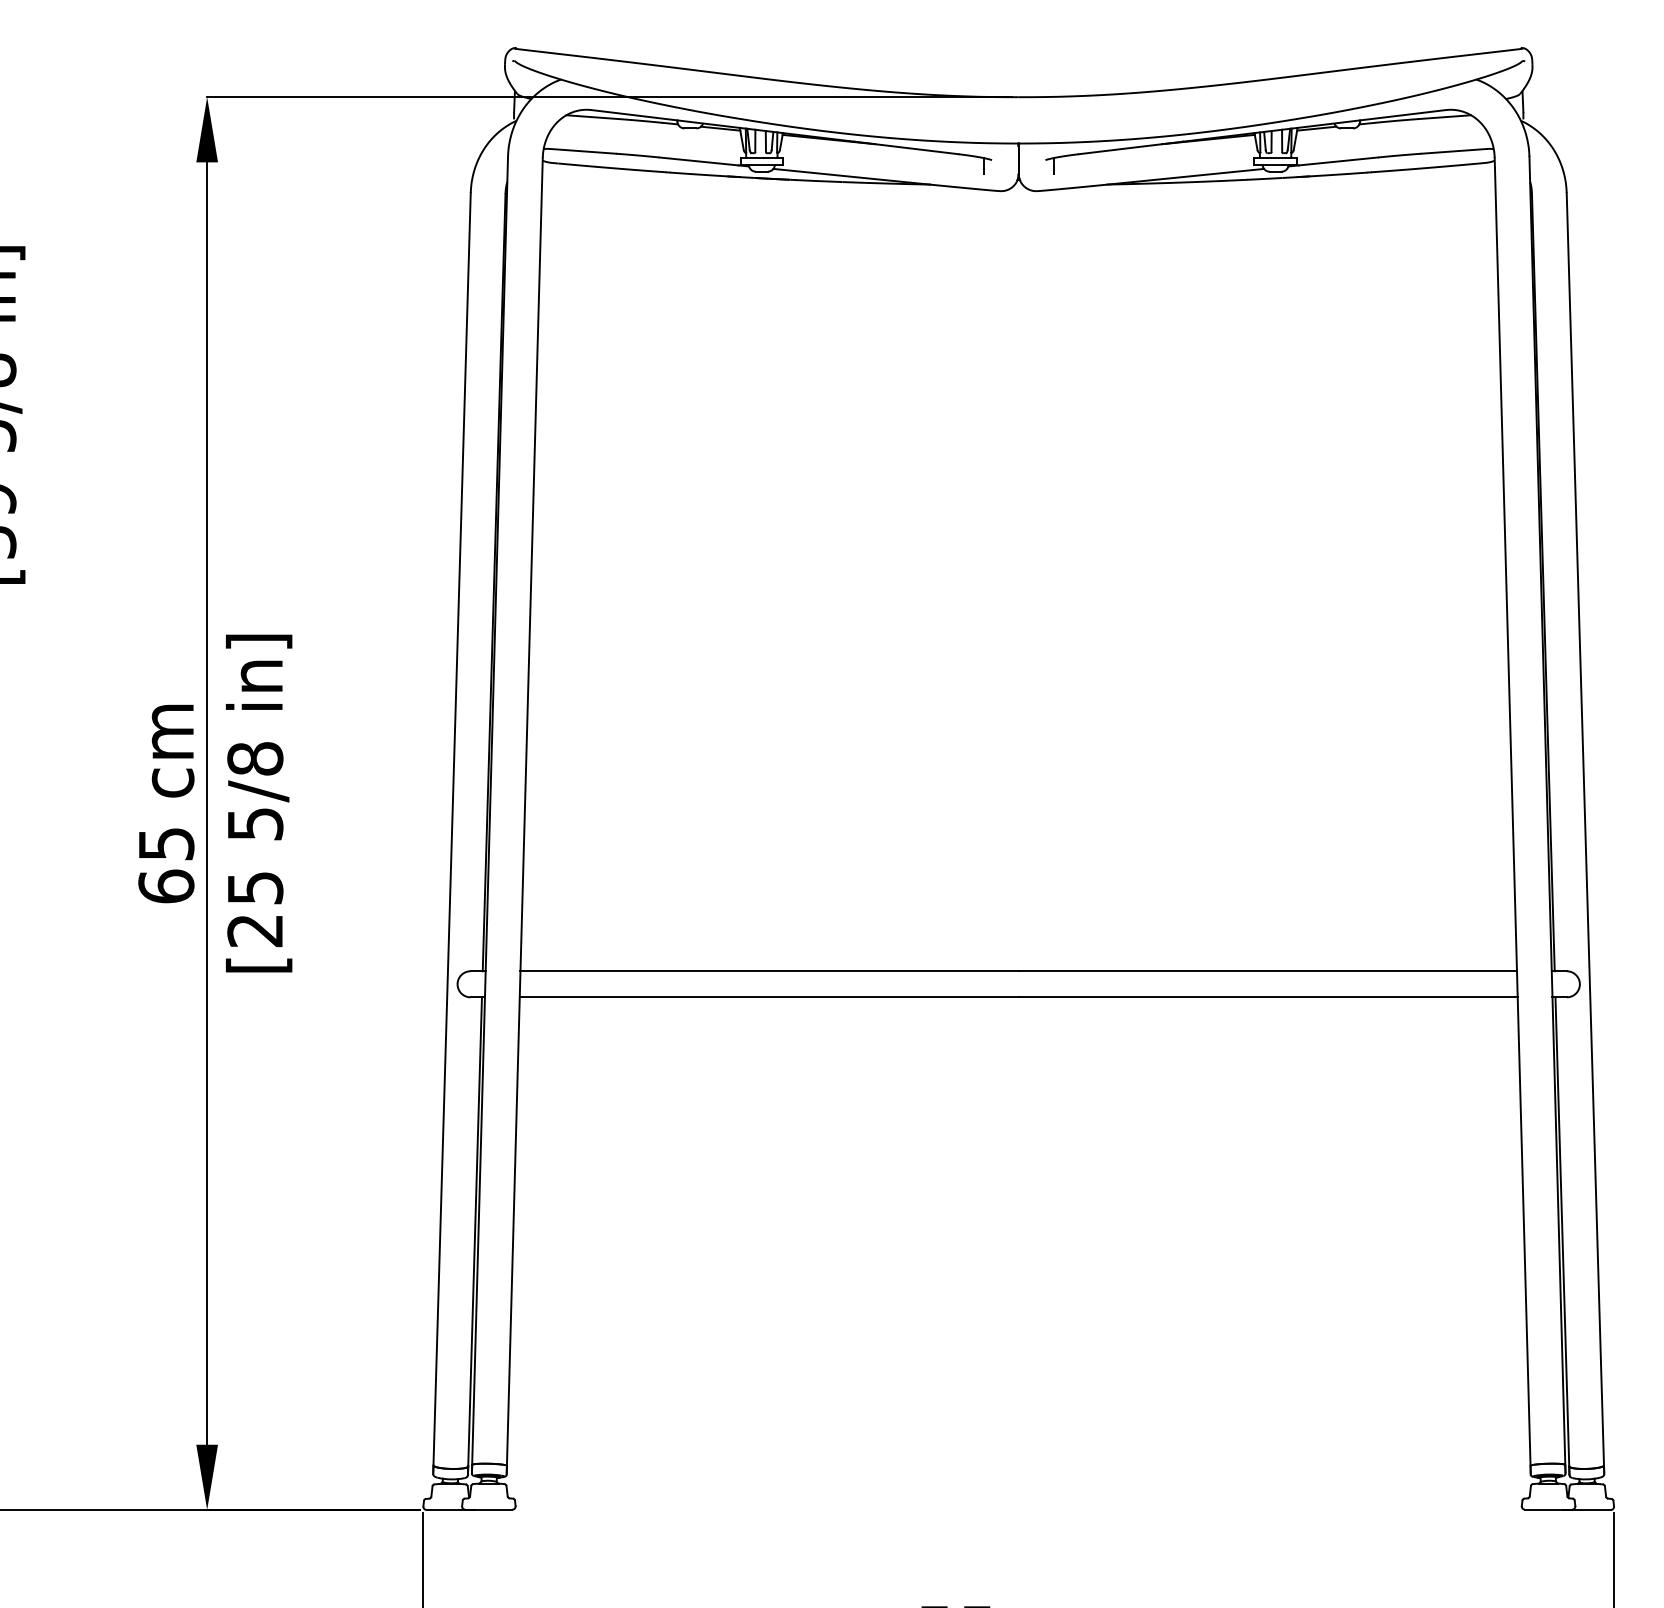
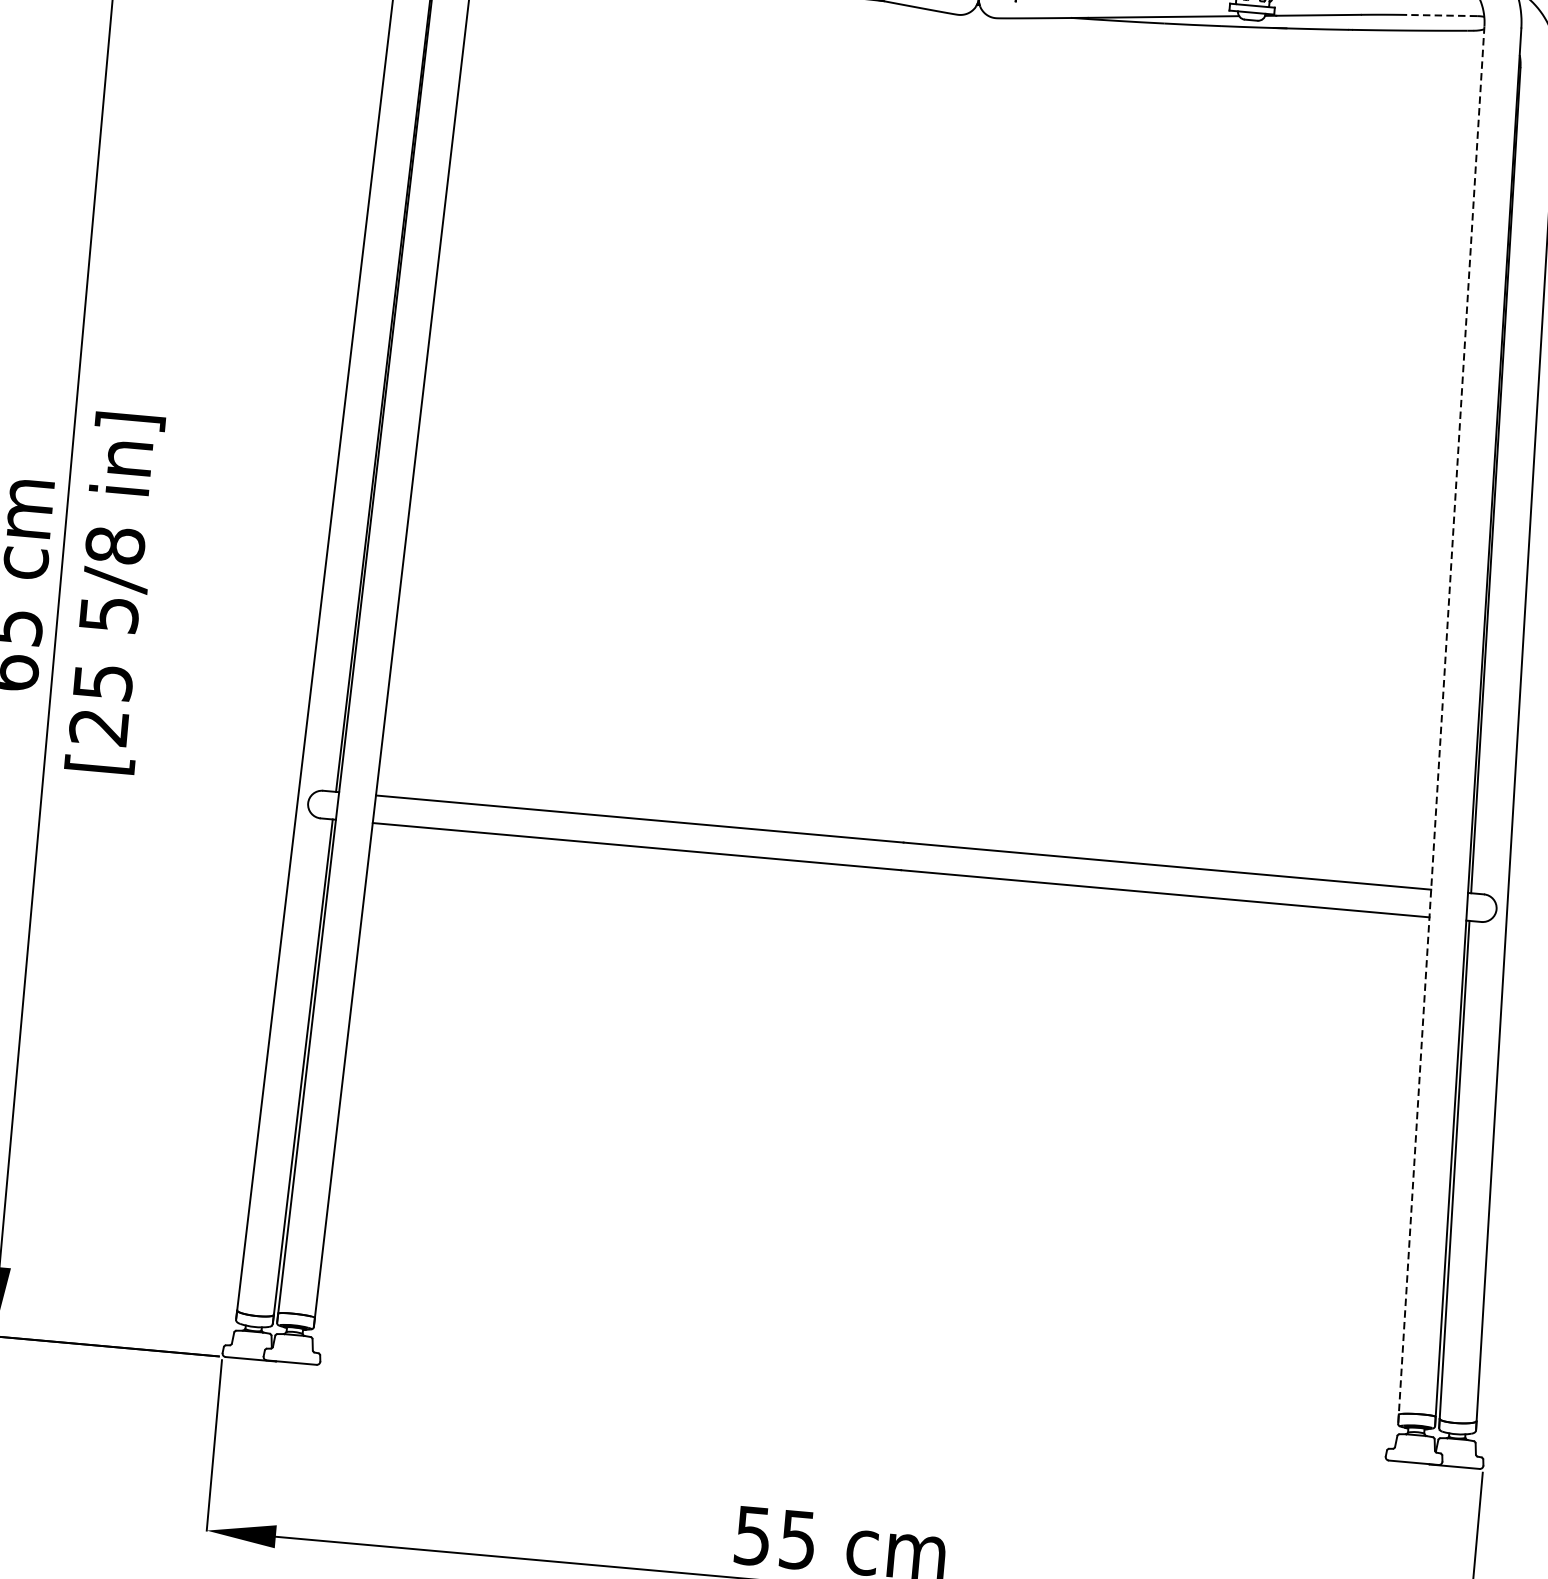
line: (1454, 151) -> (1442, 15), solid -> dashed
line: (1512, 815) -> (1441, 724), solid -> dashed

